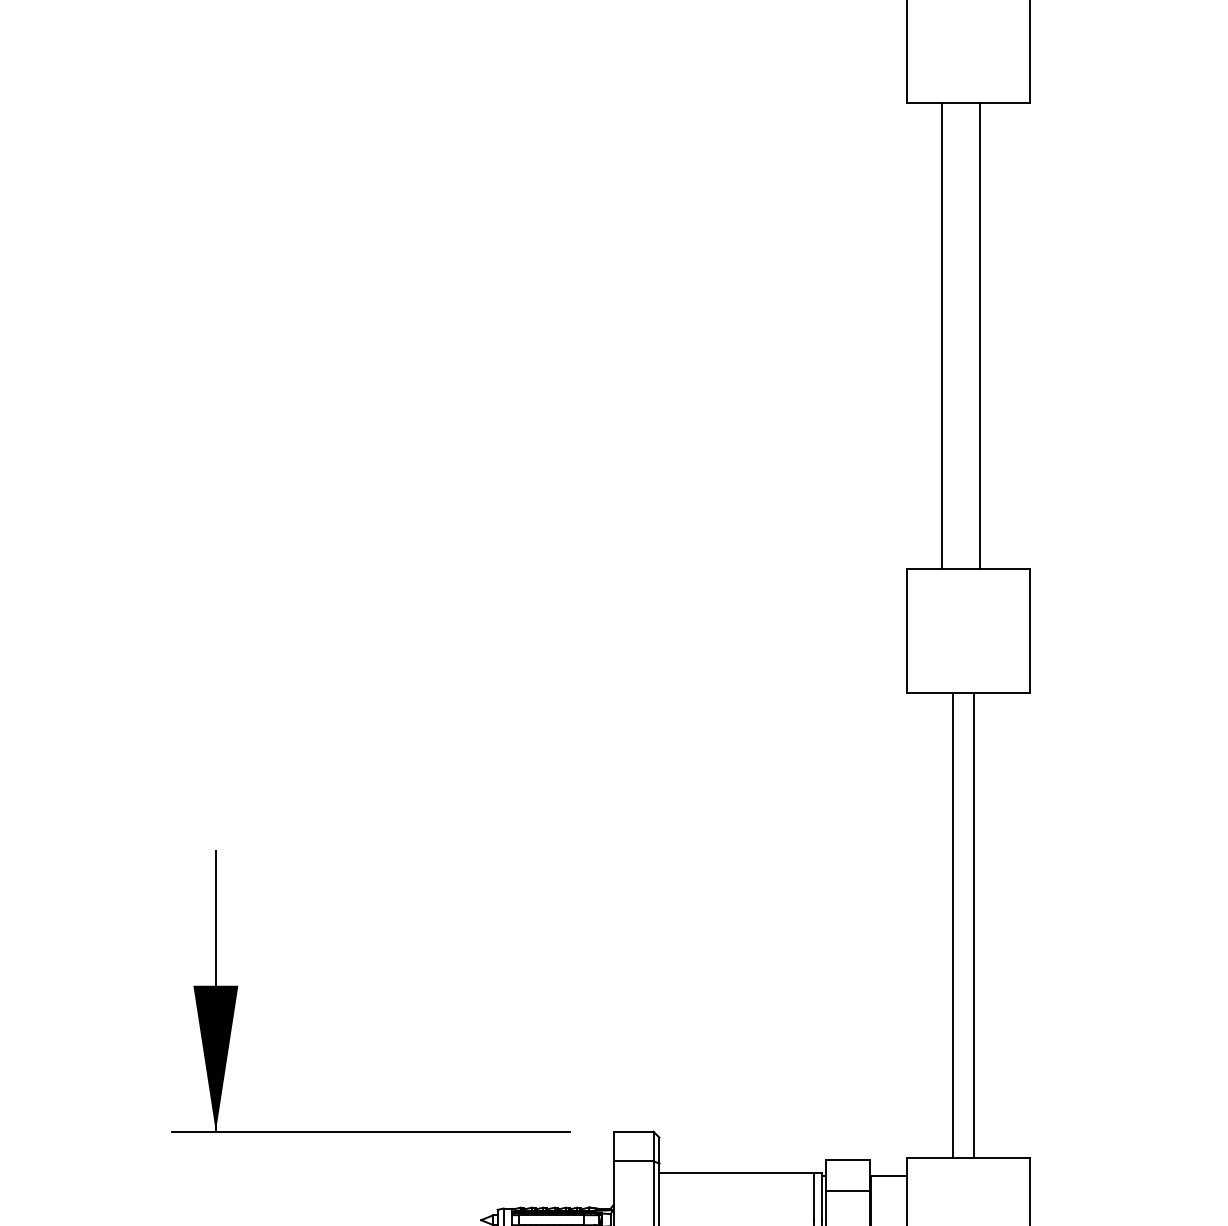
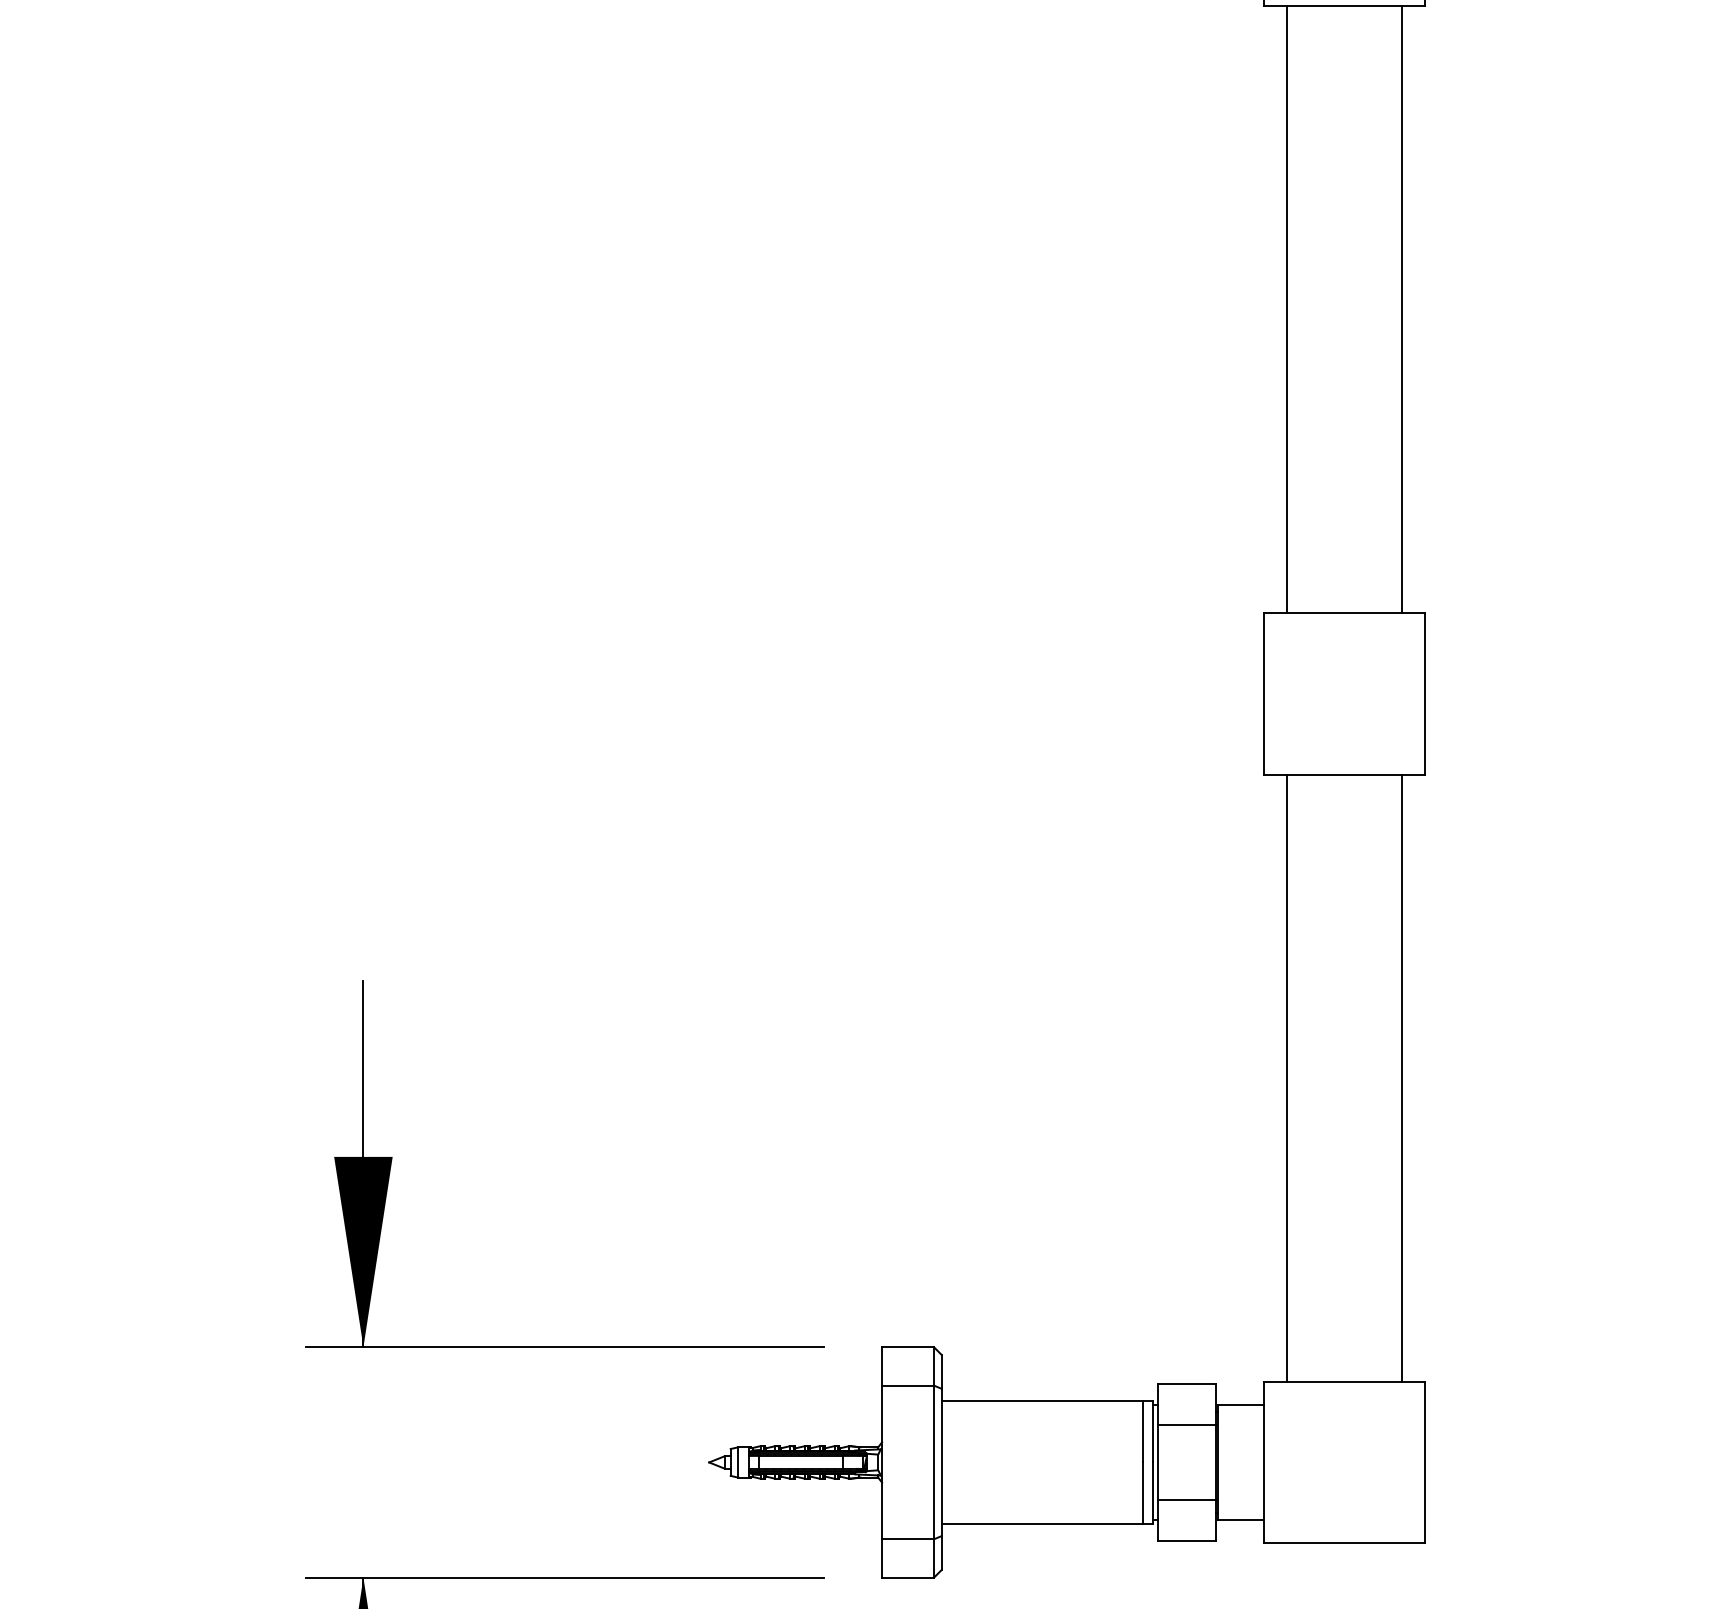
line: (942, 335) -> (1402, 309), moved
line: (980, 335) -> (1286, 309), moved
line: (953, 924) -> (1402, 1077), moved
line: (973, 924) -> (1286, 1077), moved

